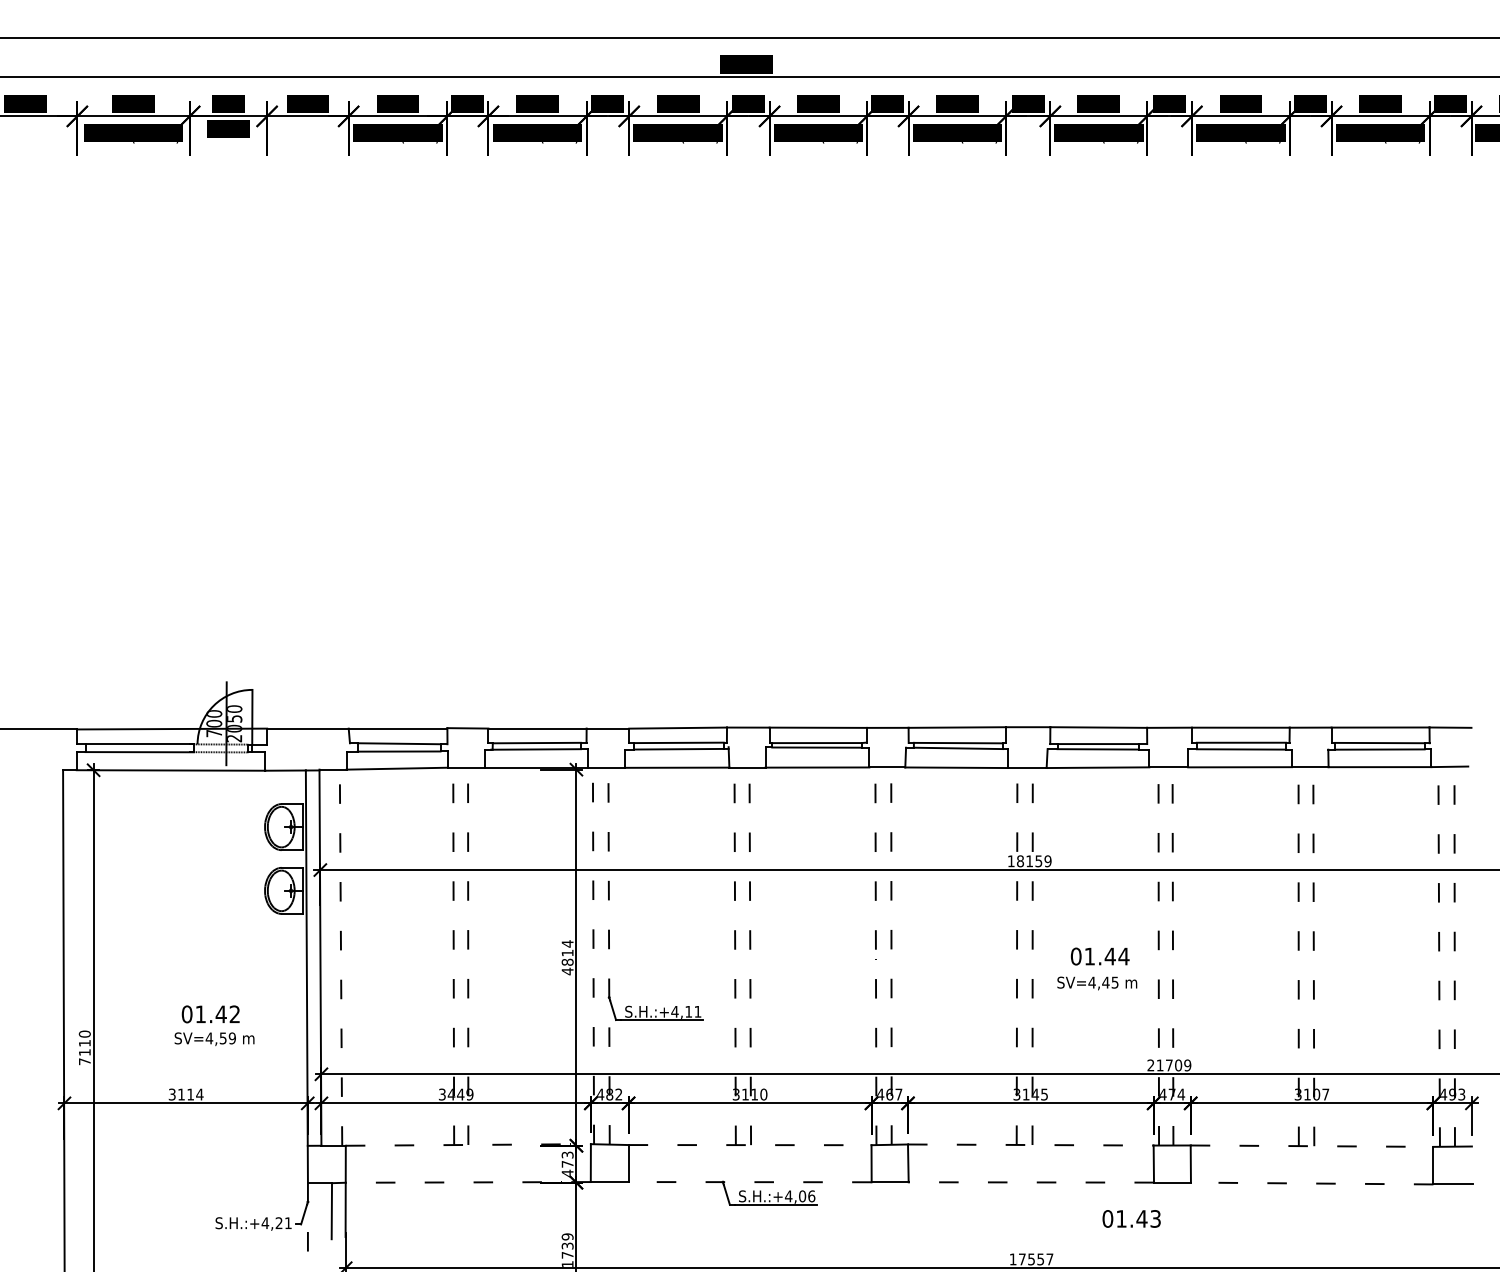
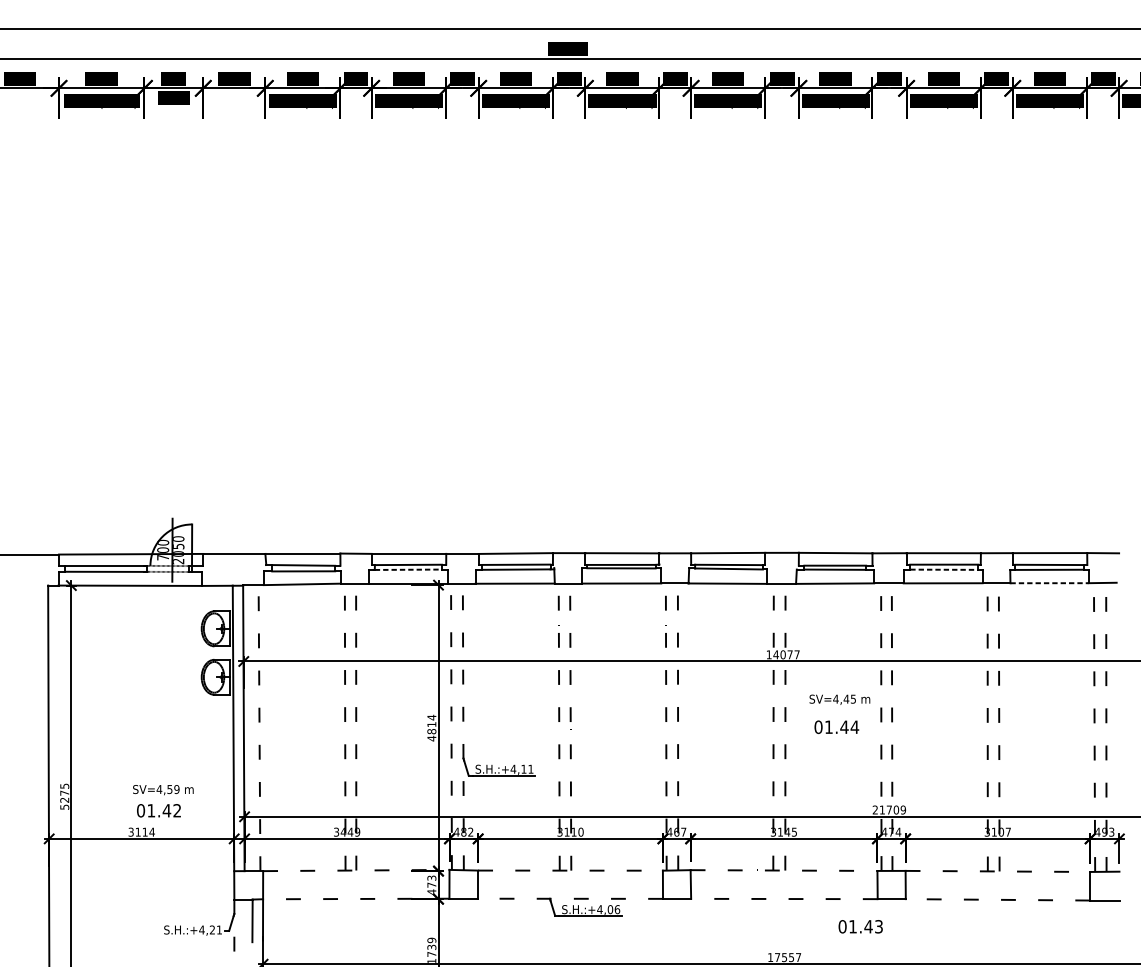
line: (537, 749) -> (408, 569), solid -> dashed
line: (1241, 749) -> (944, 569), solid -> dashed
line: (1380, 767) -> (1049, 583), solid -> dashed
text: (1033, 861) -> (786, 654), 18159 -> 14077
text: (1097, 983) -> (840, 699), moved
text: (210, 1014) -> (158, 810), moved
text: (84, 1047) -> (64, 796), 7110 -> 5275

